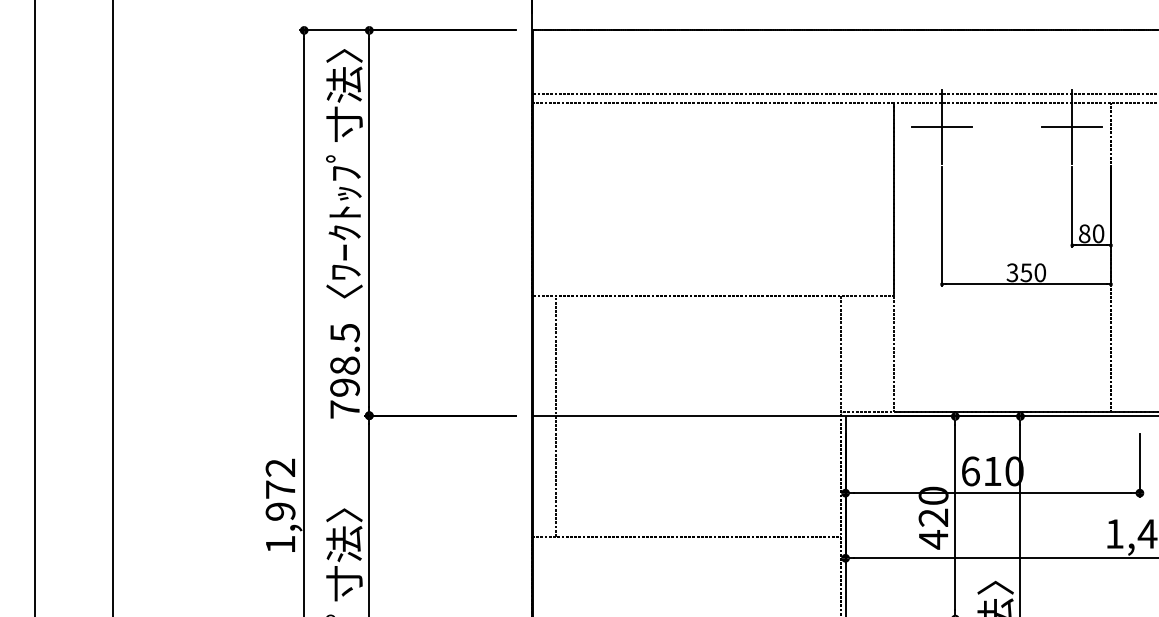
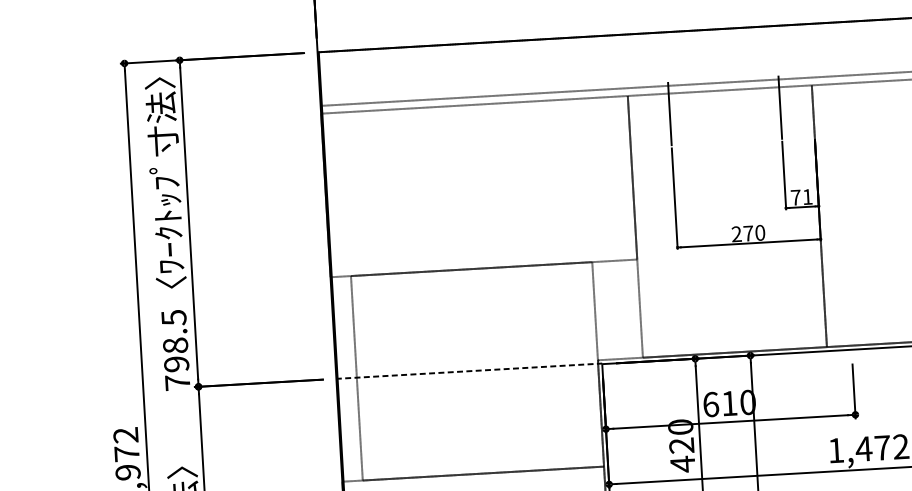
line: (941, 126) -> (669, 113), removed
line: (1072, 126) -> (780, 107), removed
text: (1091, 233) -> (801, 197), 80 -> 71
text: (1019, 272) -> (742, 233), 350 -> 270
line: (689, 415) -> (469, 370), solid -> dashed

